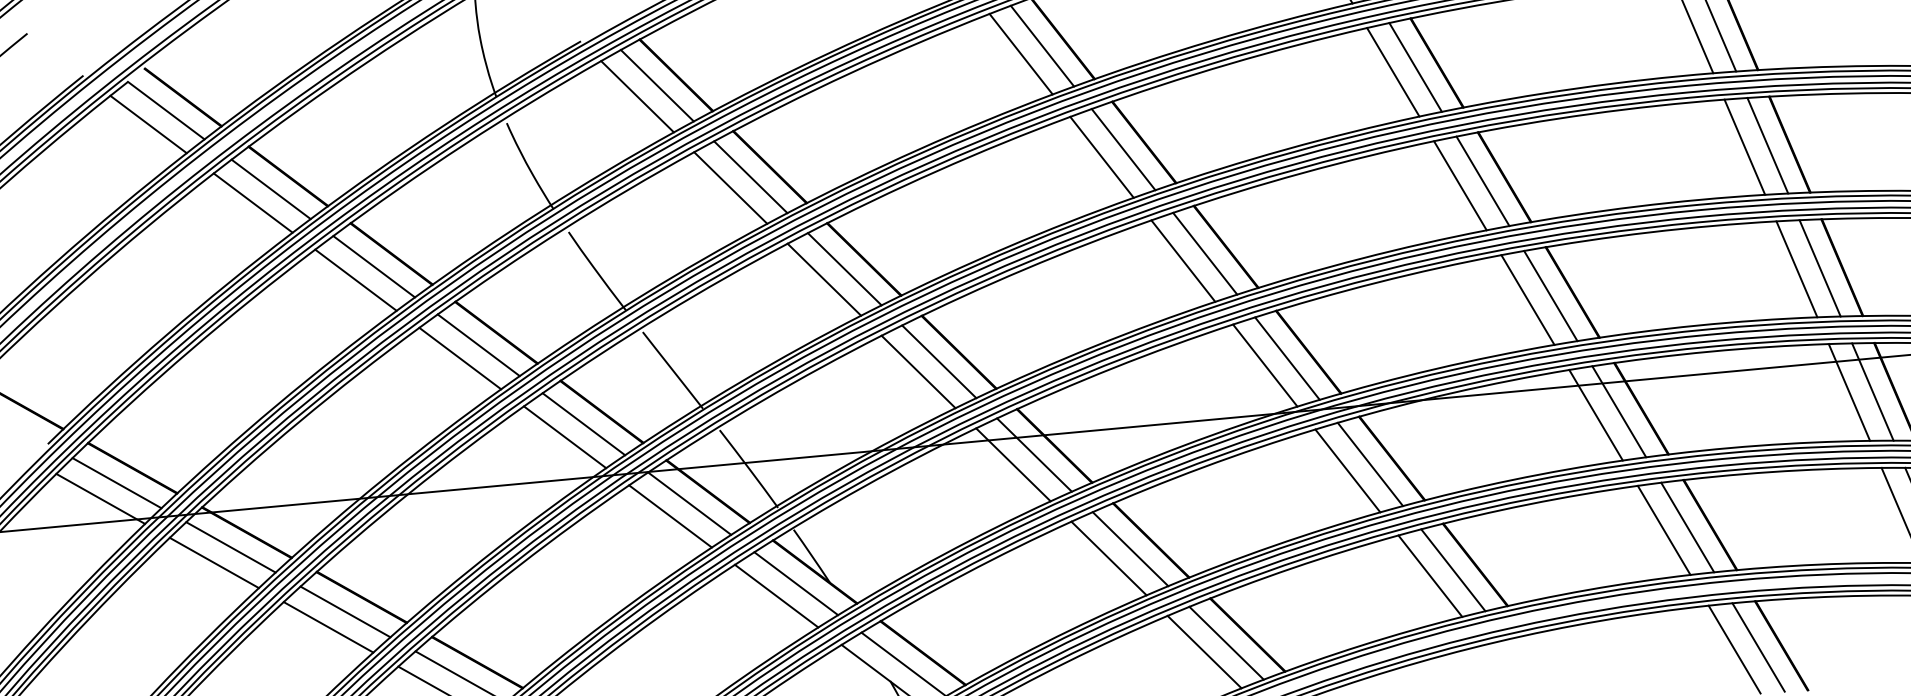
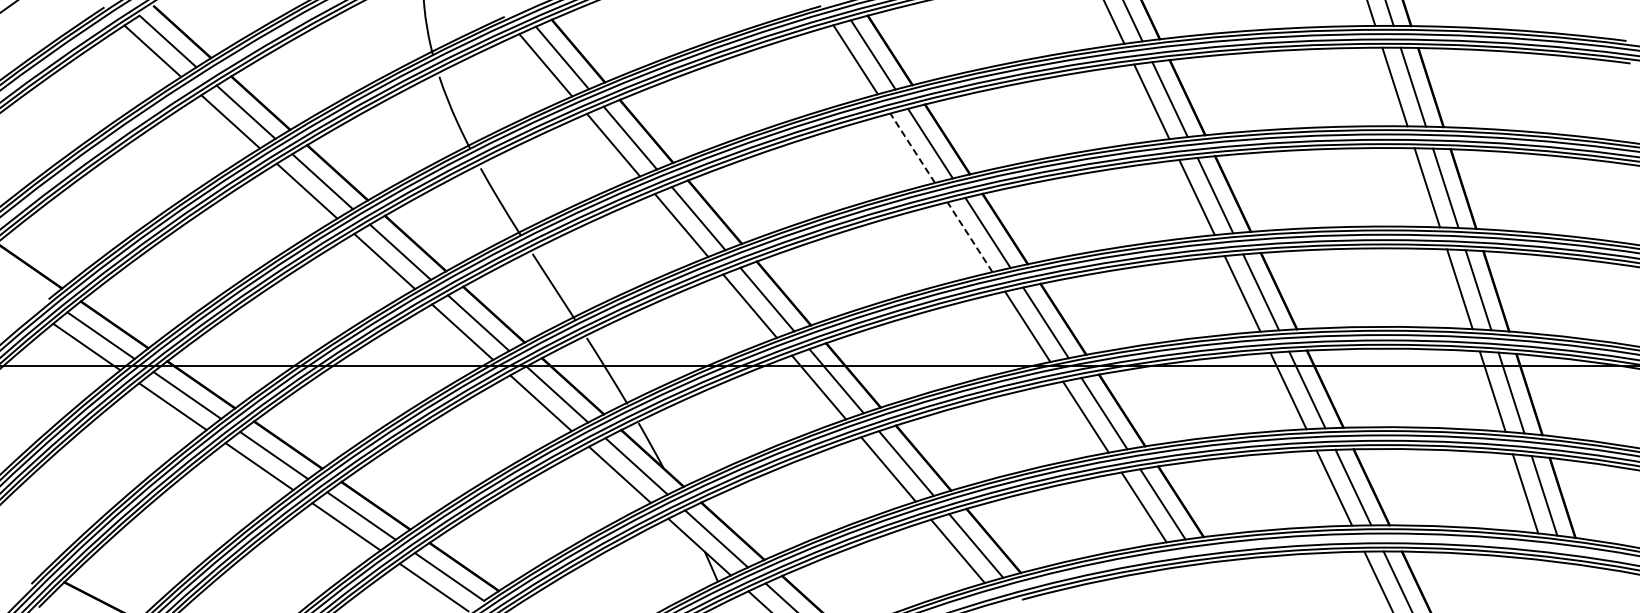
line: (1101, 156) -> (912, 147), solid -> dashed
line: (1184, 261) -> (970, 237), solid -> dashed

